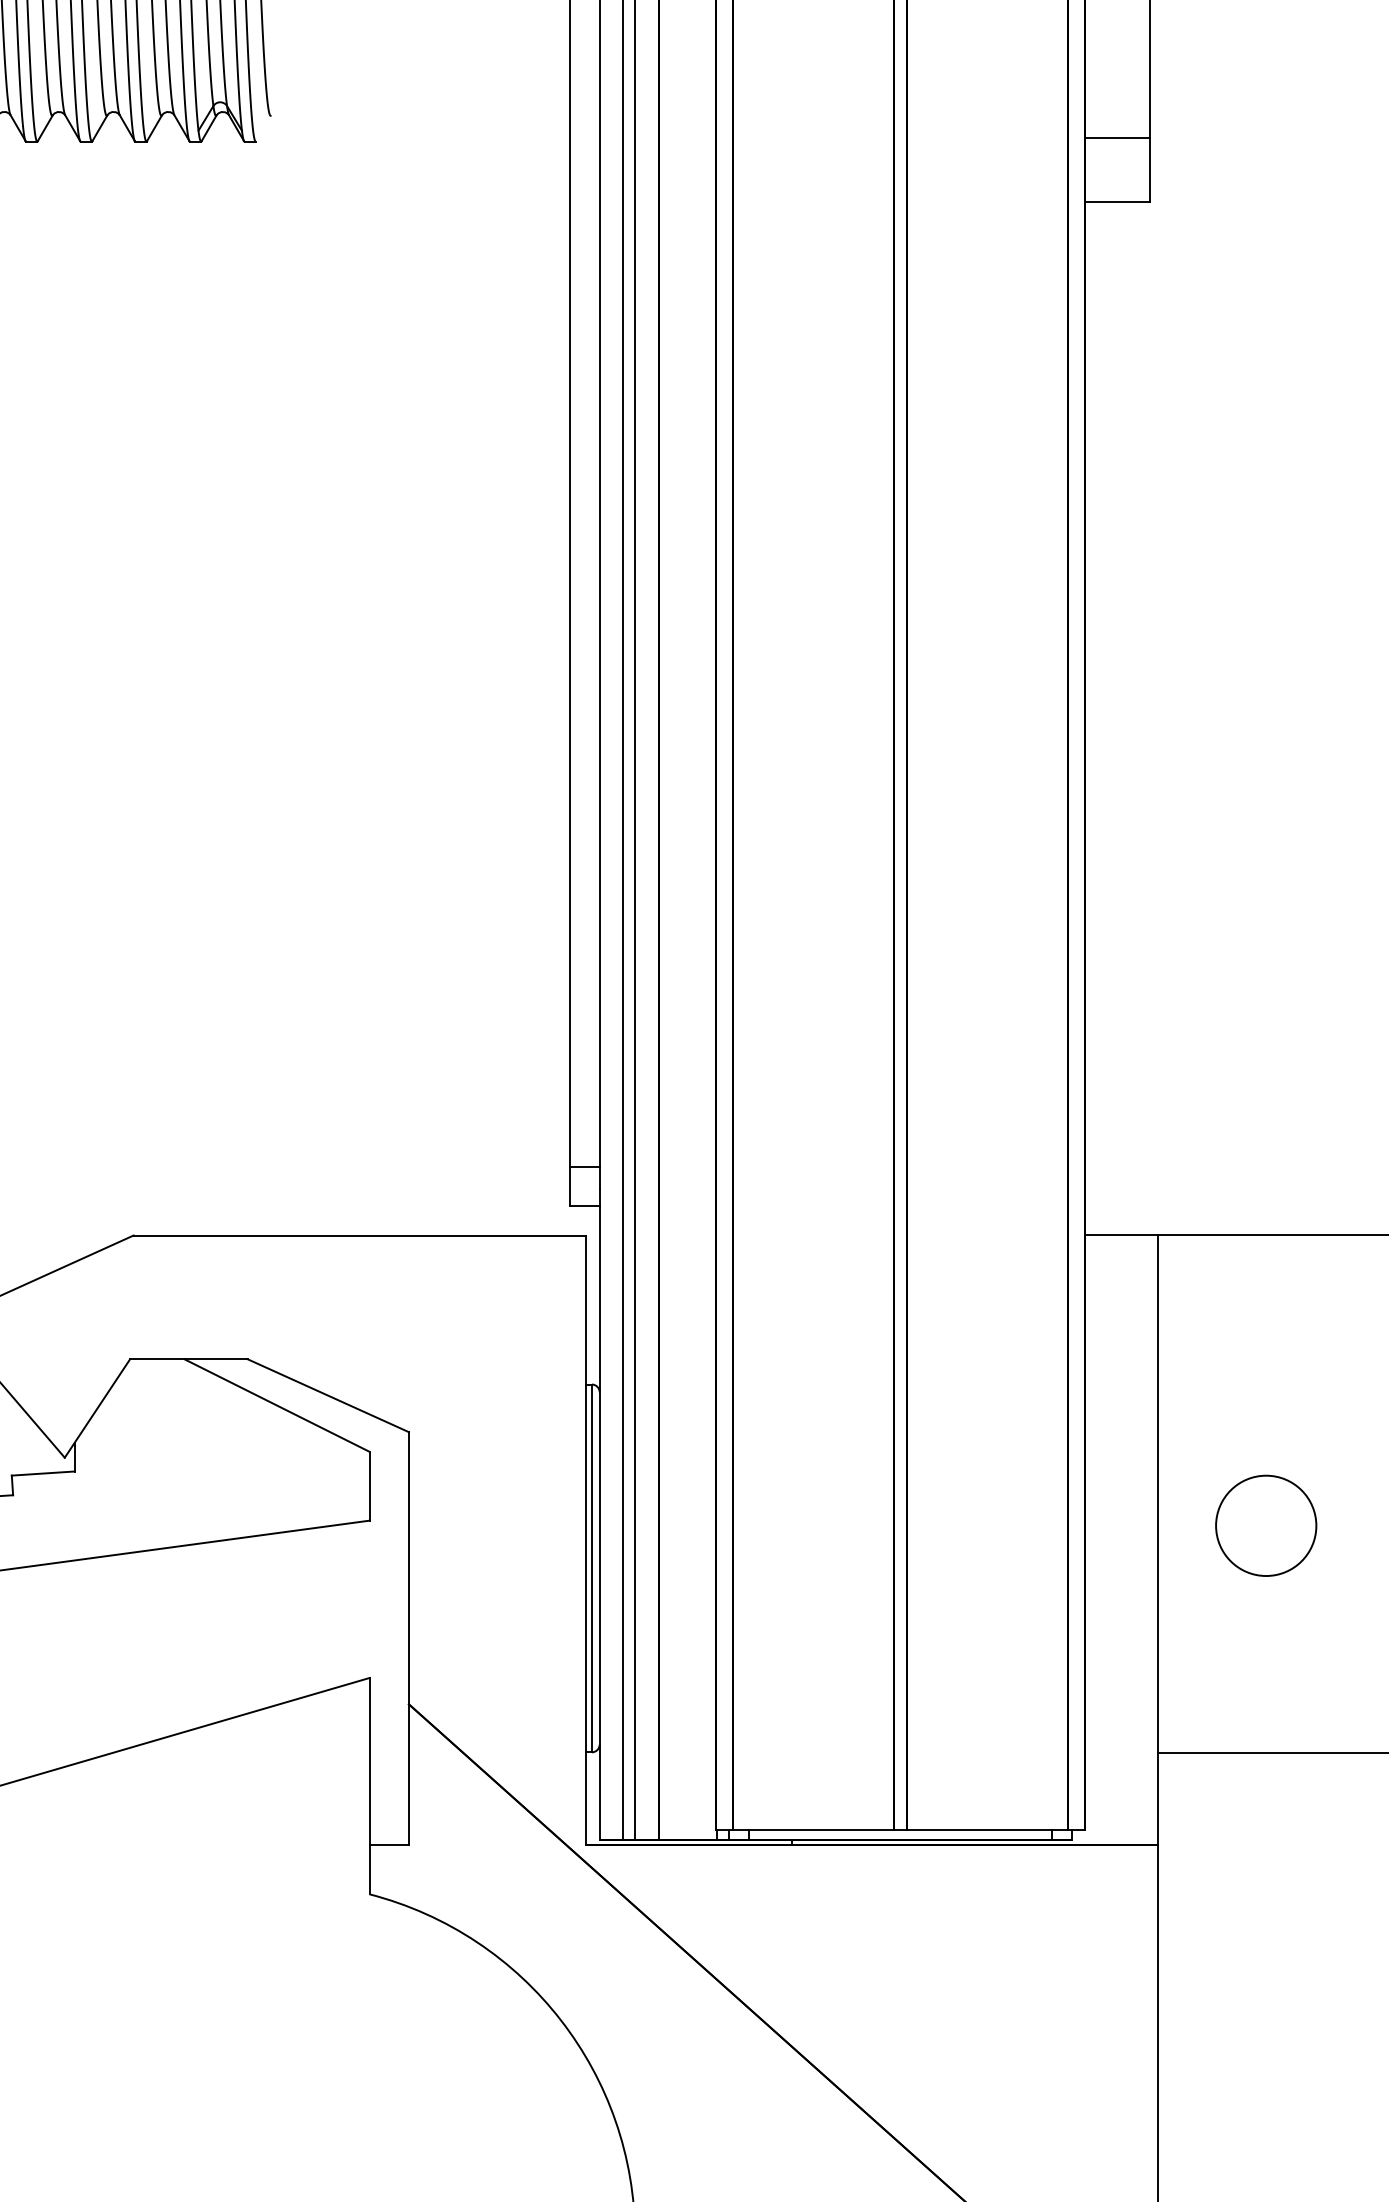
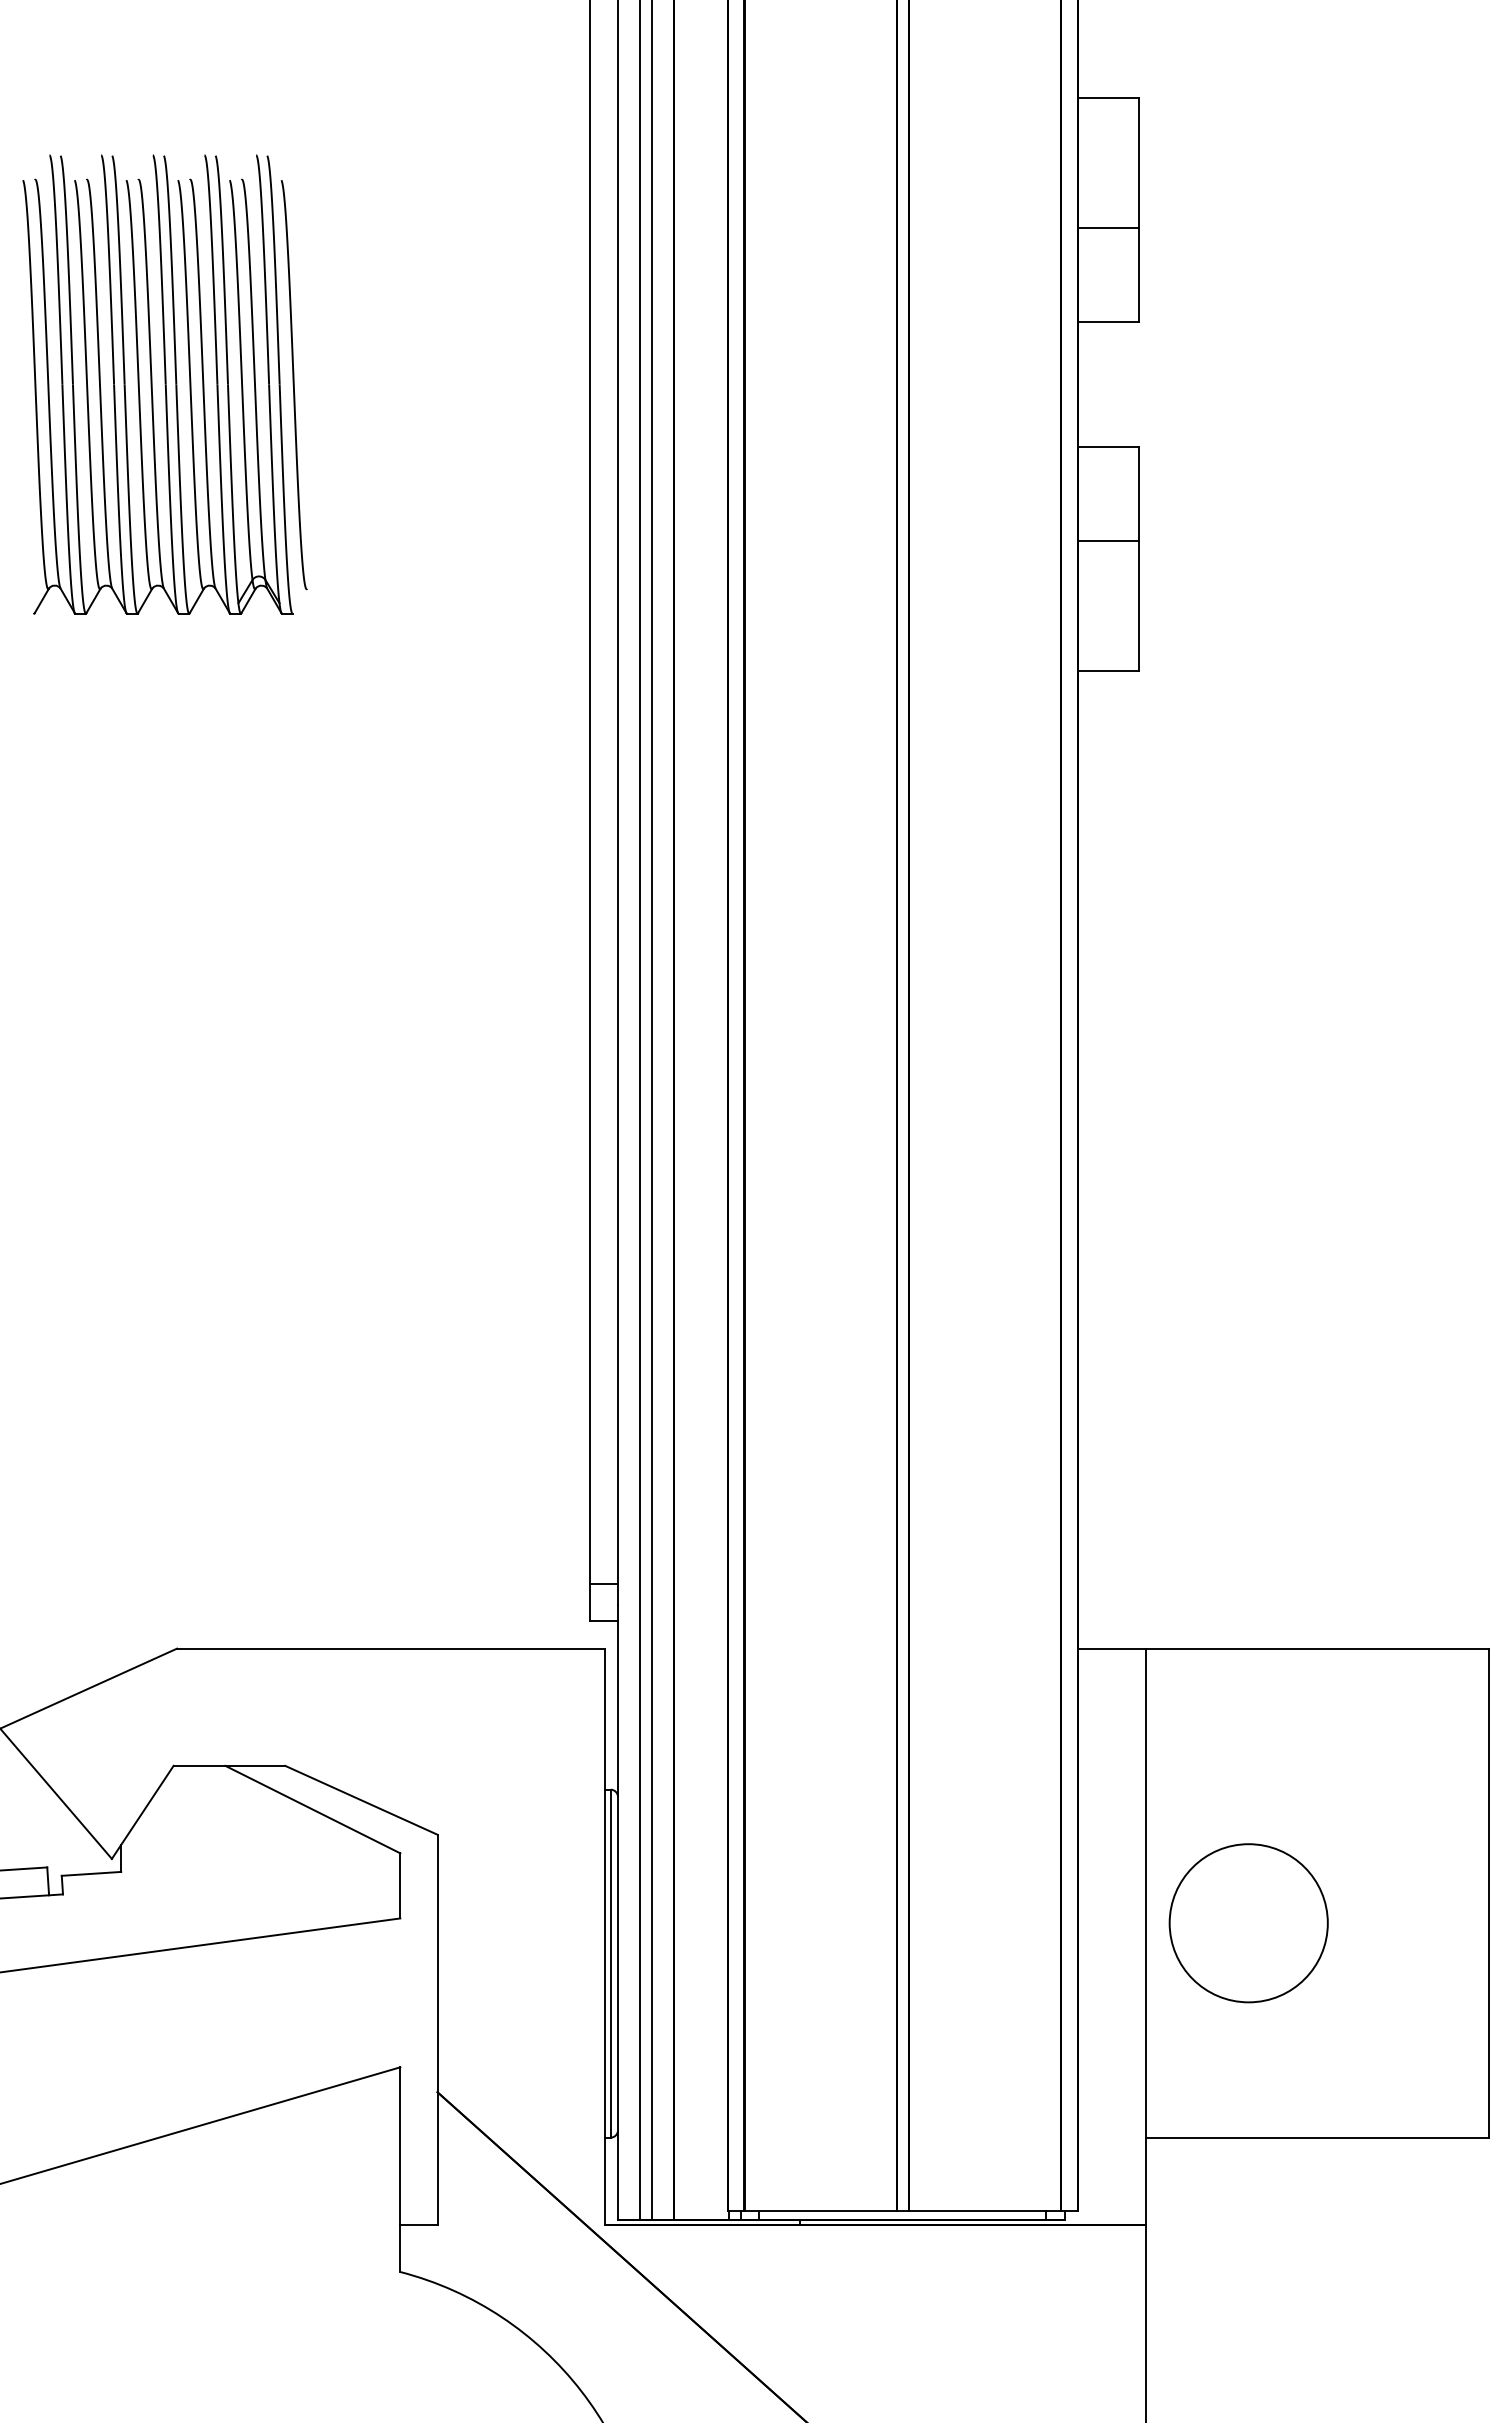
line: (1117, 138) -> (1107, 541), moved
circle: (1266, 1526) -> (1248, 1923), size x1.67

